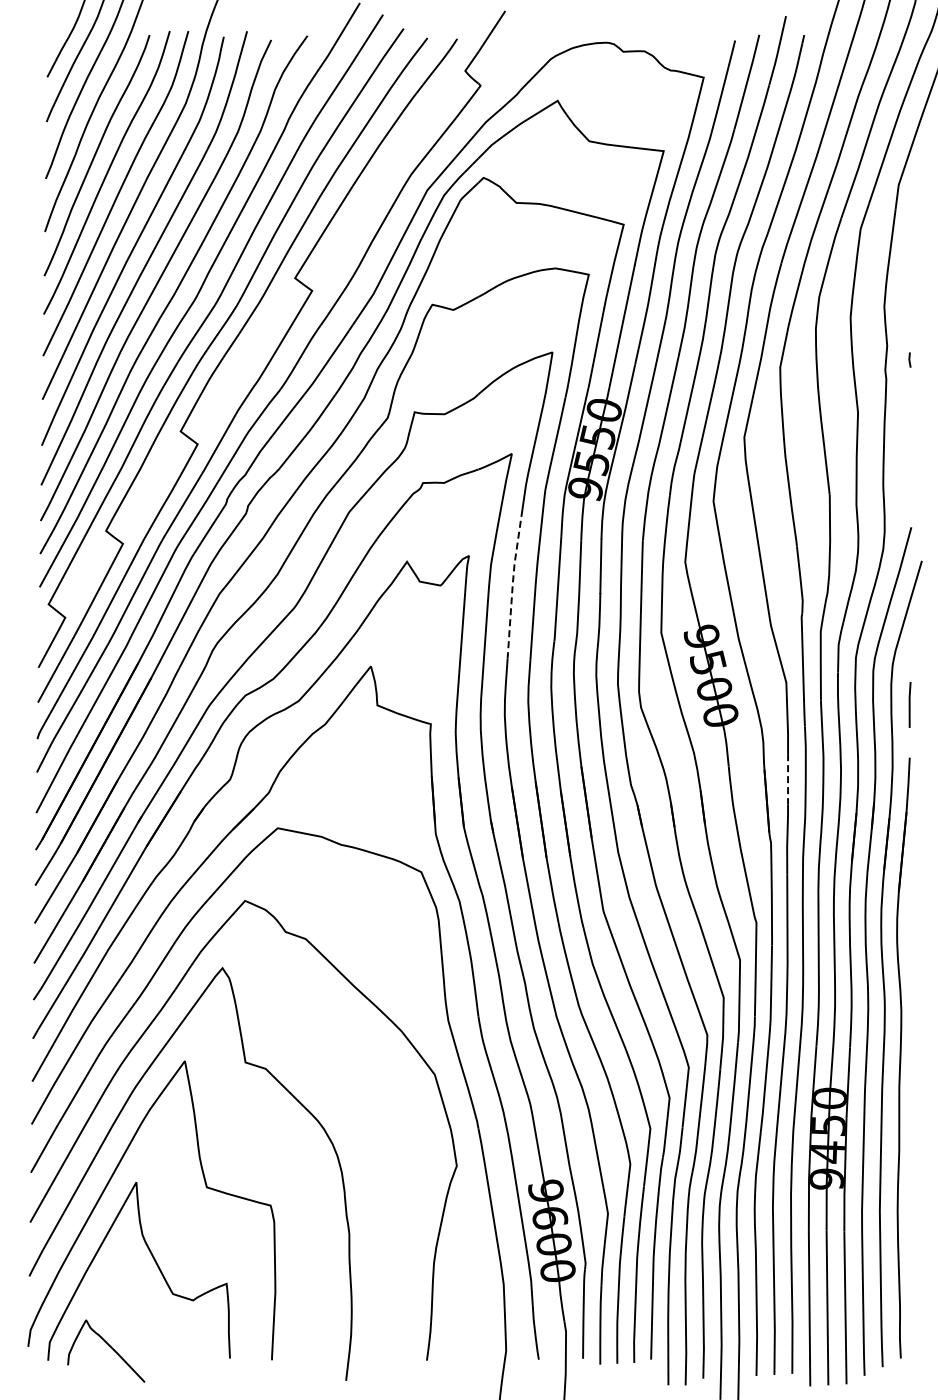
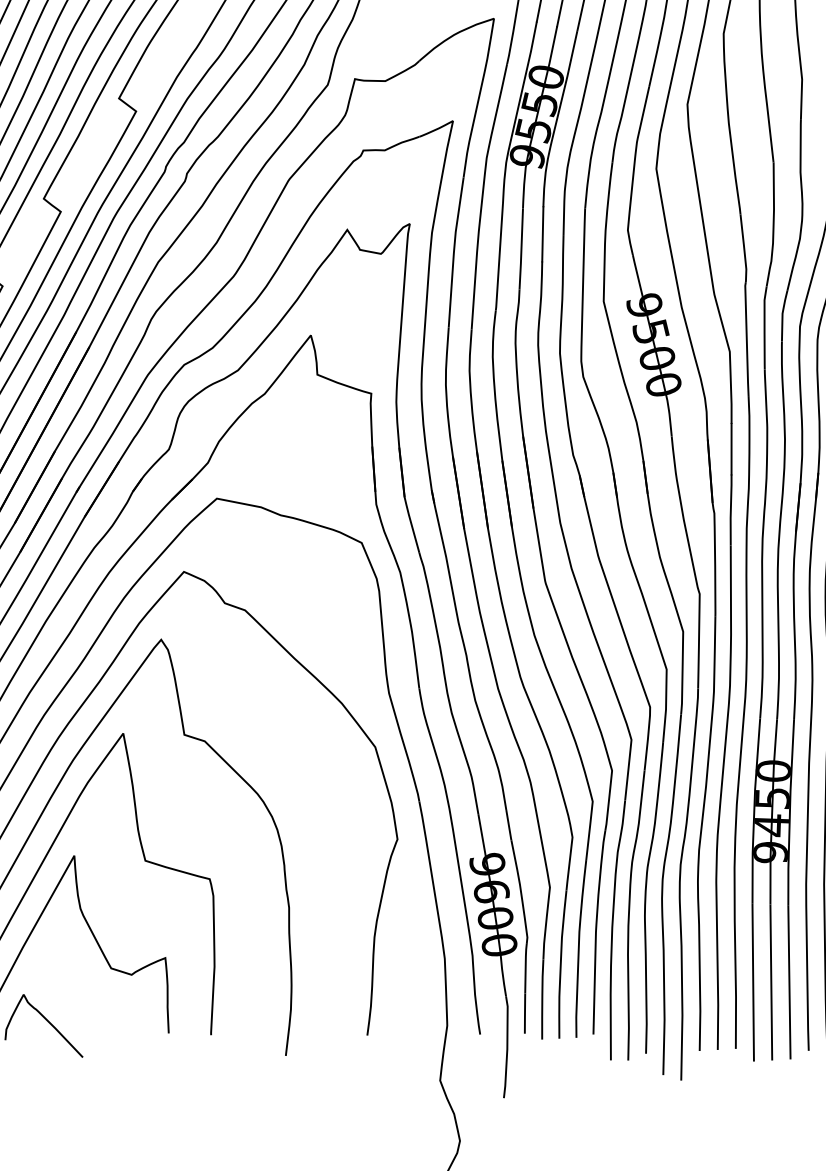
line: (512, 583) -> (453, 251), dashed -> solid
line: (788, 779) -> (731, 449), dashed -> solid

